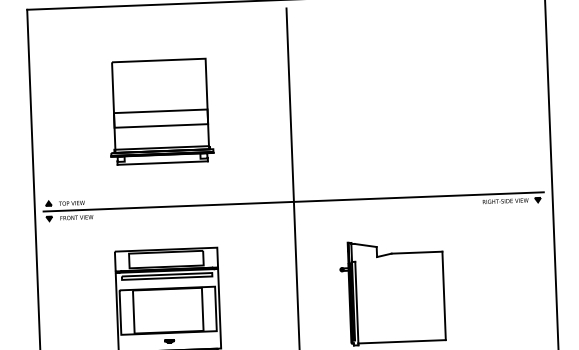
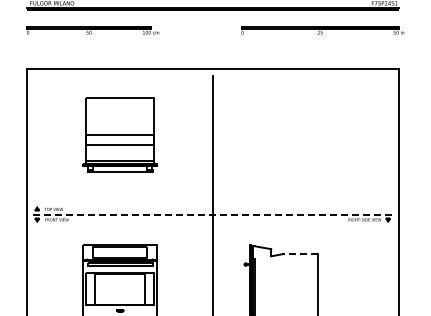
part: (159, 110) -> (119, 134), moved
line: (293, 201) -> (212, 214), solid -> dashed
line: (416, 252) -> (299, 254), solid -> dashed

